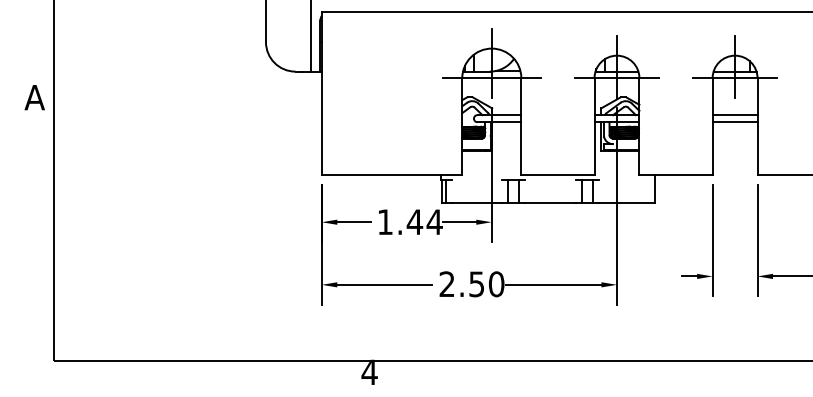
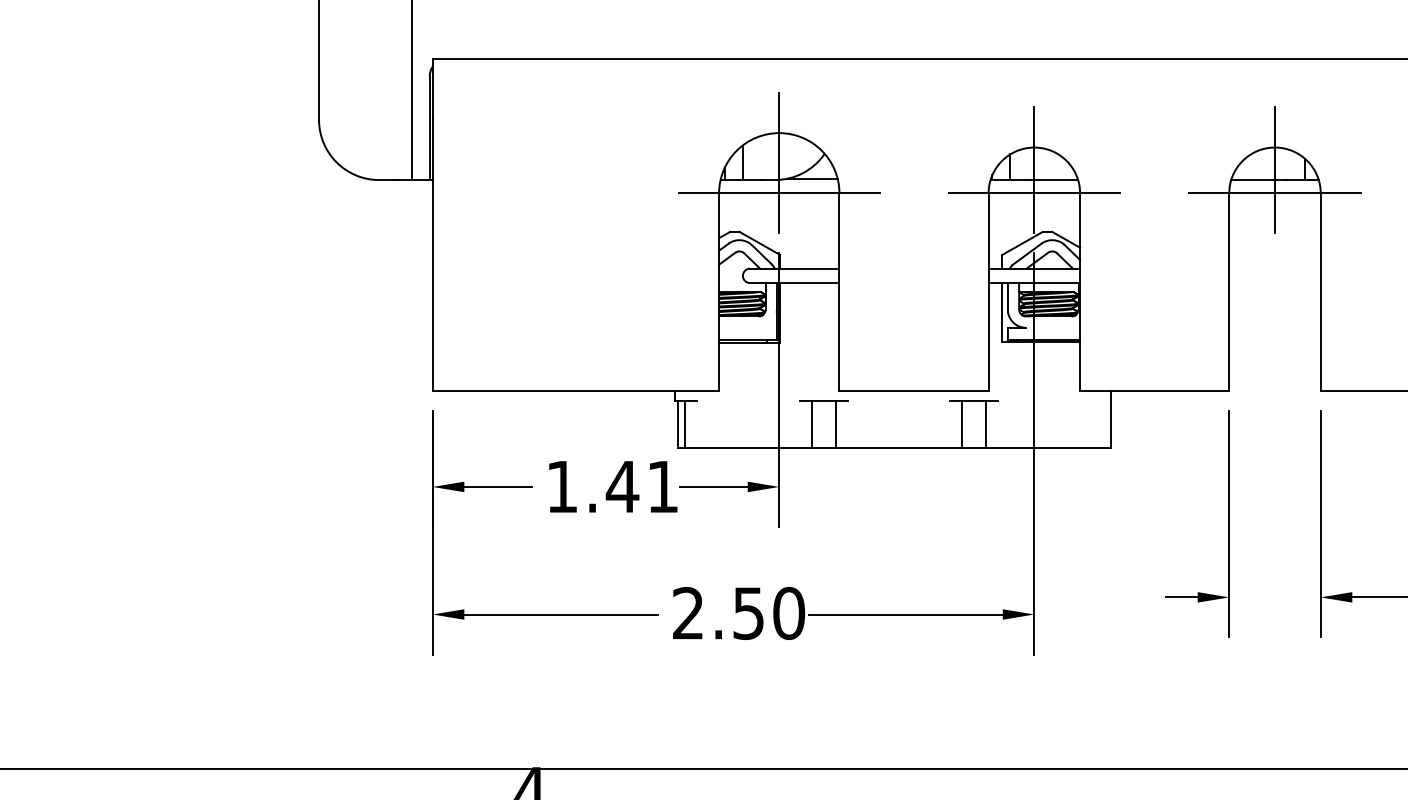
line: (734, 115) -> (1273, 269), removed
line: (734, 122) -> (1273, 283), removed
text: (434, 221) -> (662, 485), 1.44 -> 1.41

